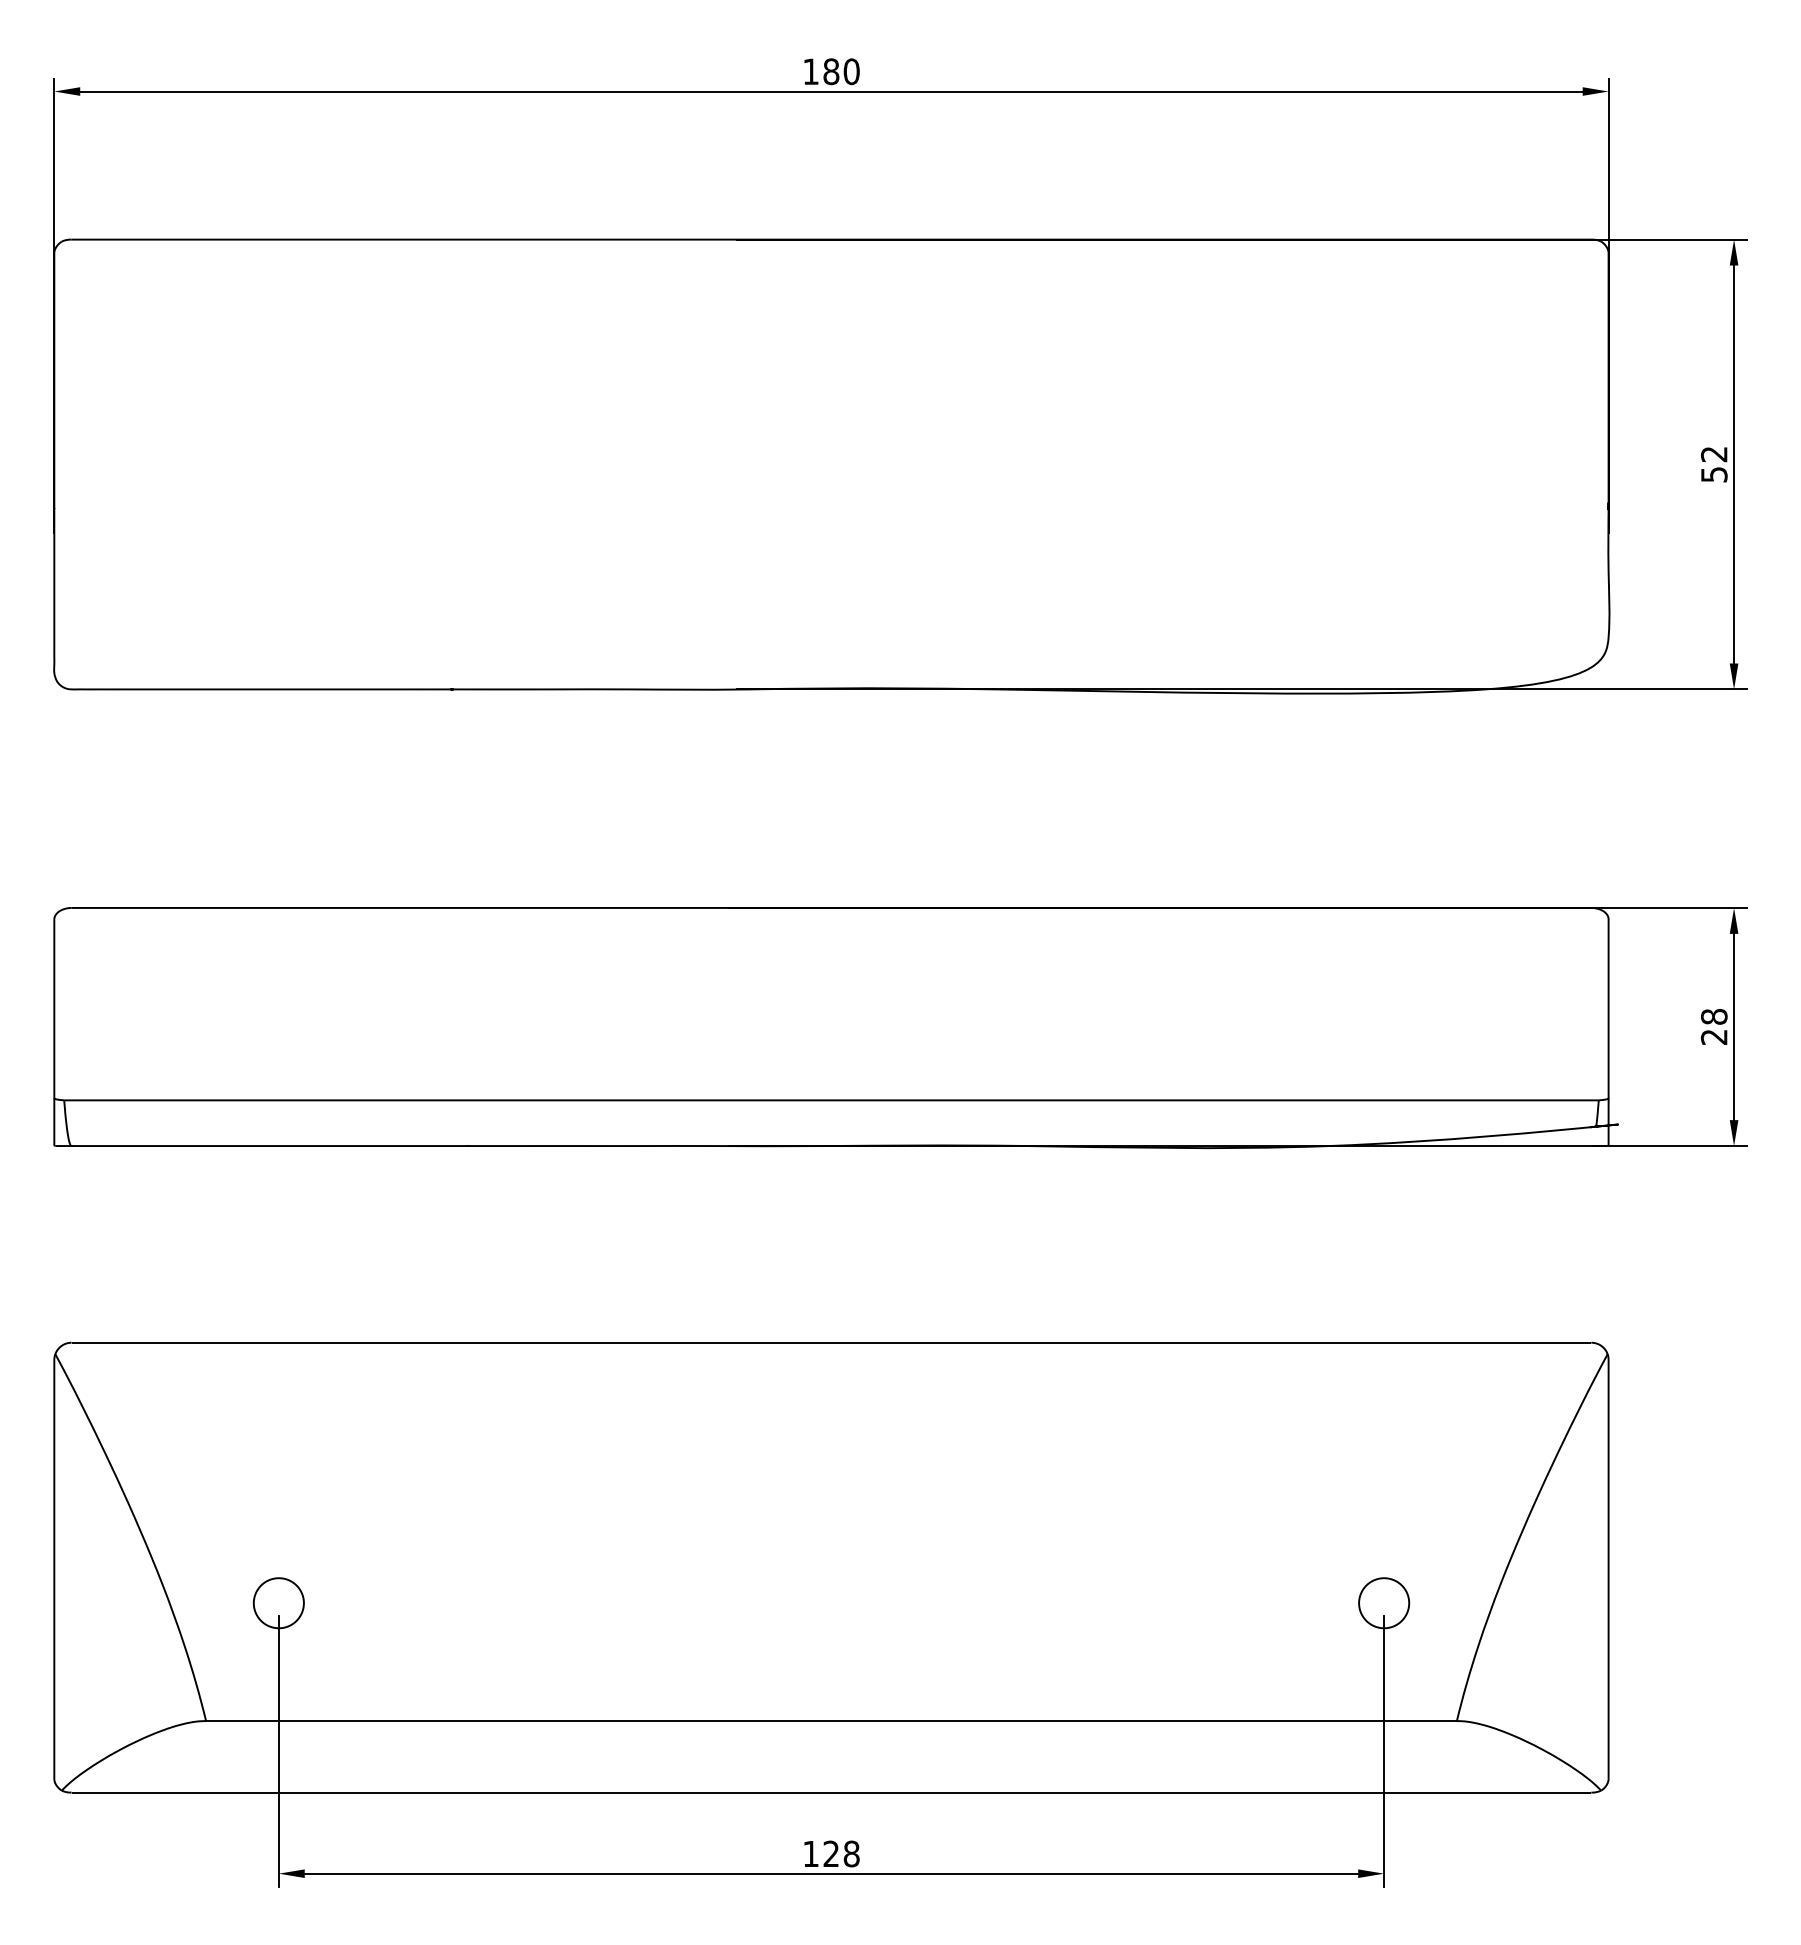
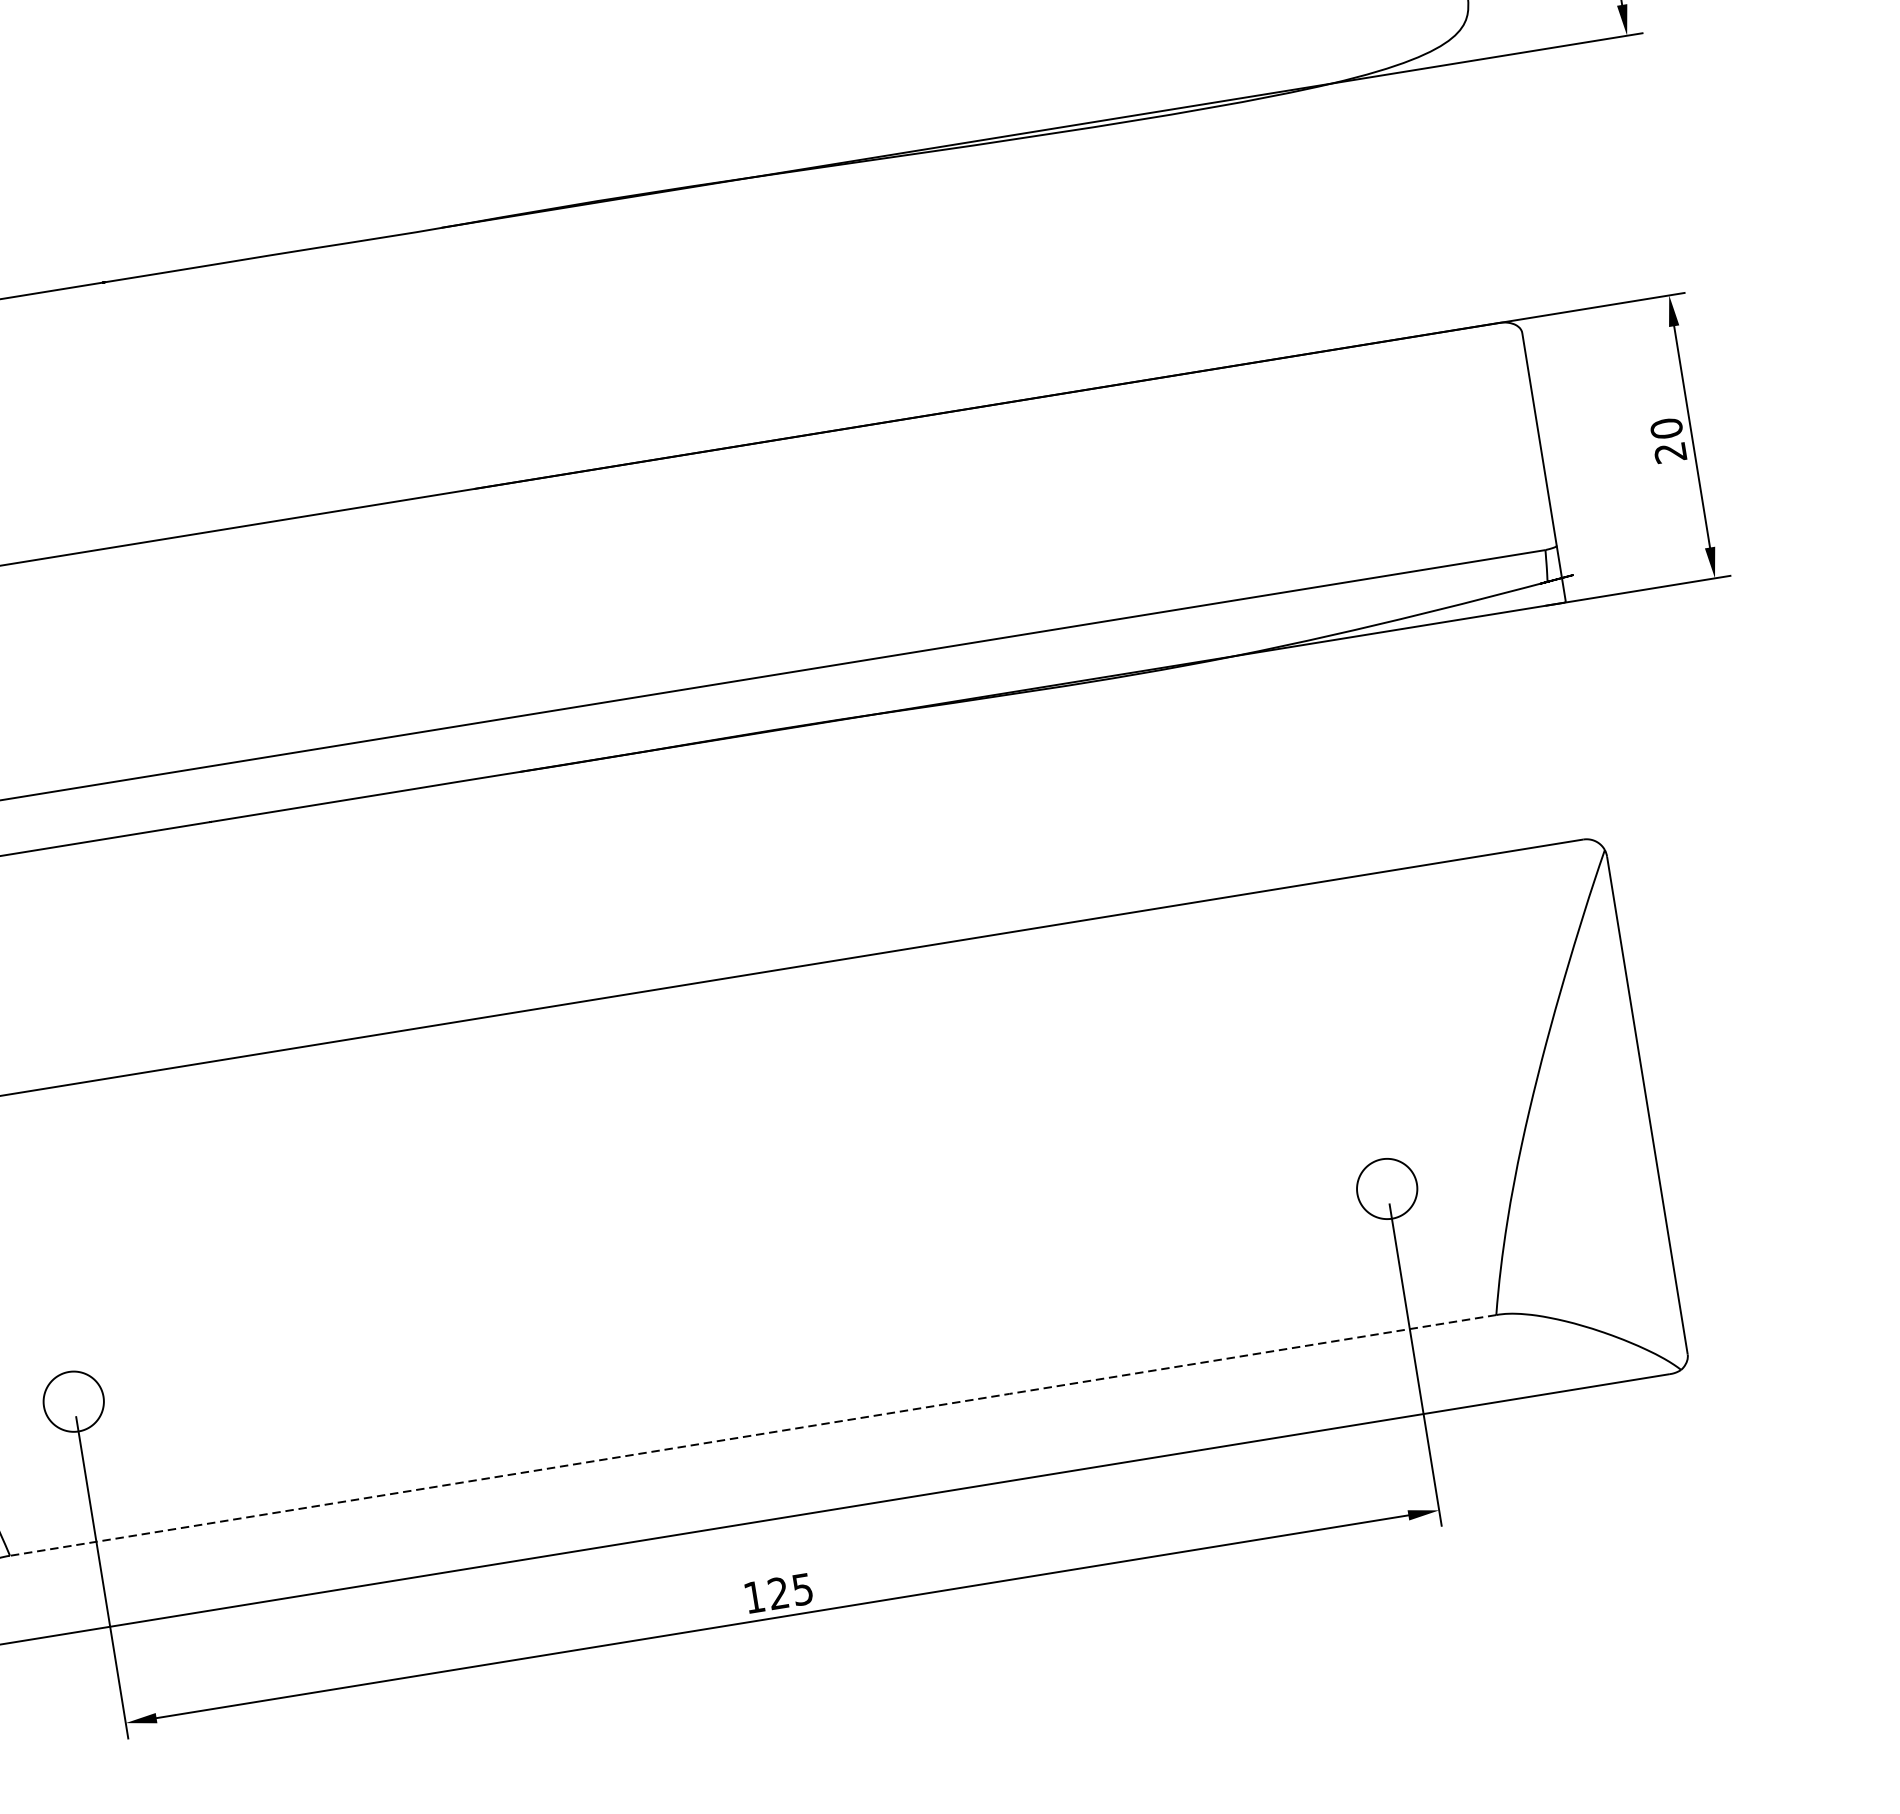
text: (1714, 1016) -> (1666, 428), 28 -> 20
line: (832, 1721) -> (754, 1435), solid -> dashed
text: (851, 1853) -> (802, 1588), 128 -> 125

